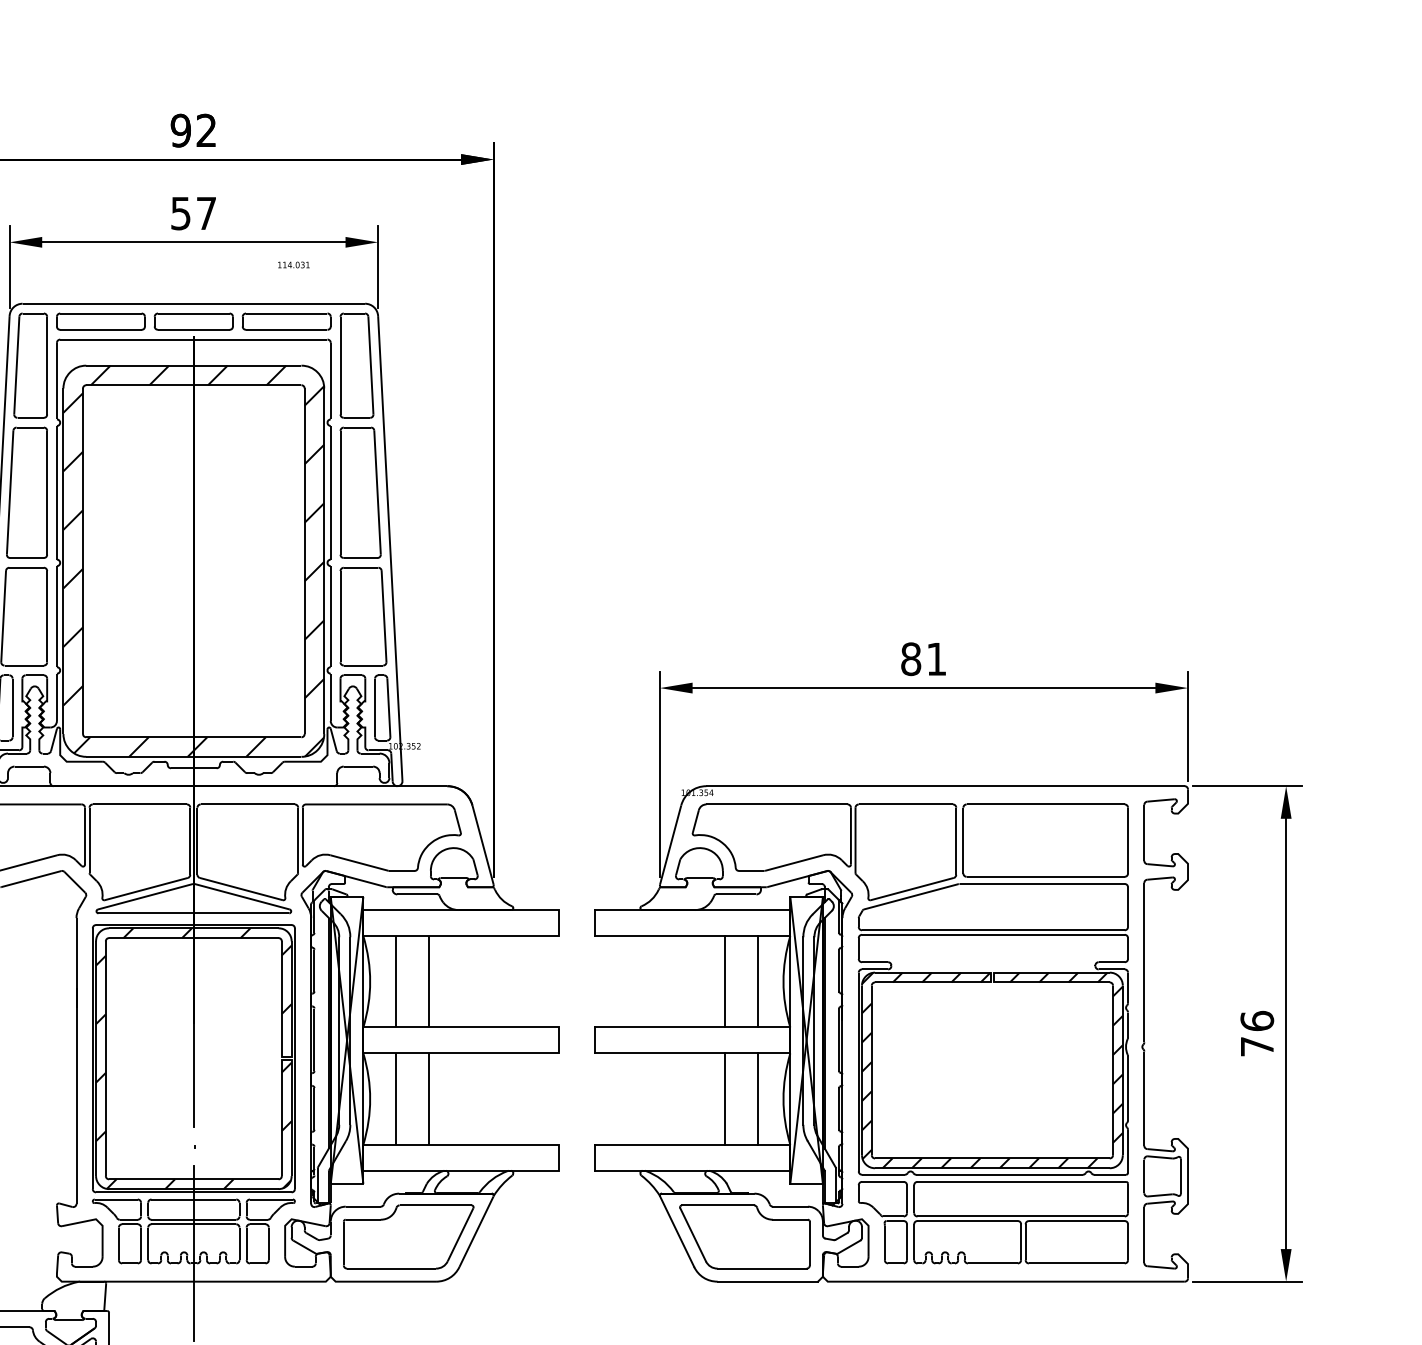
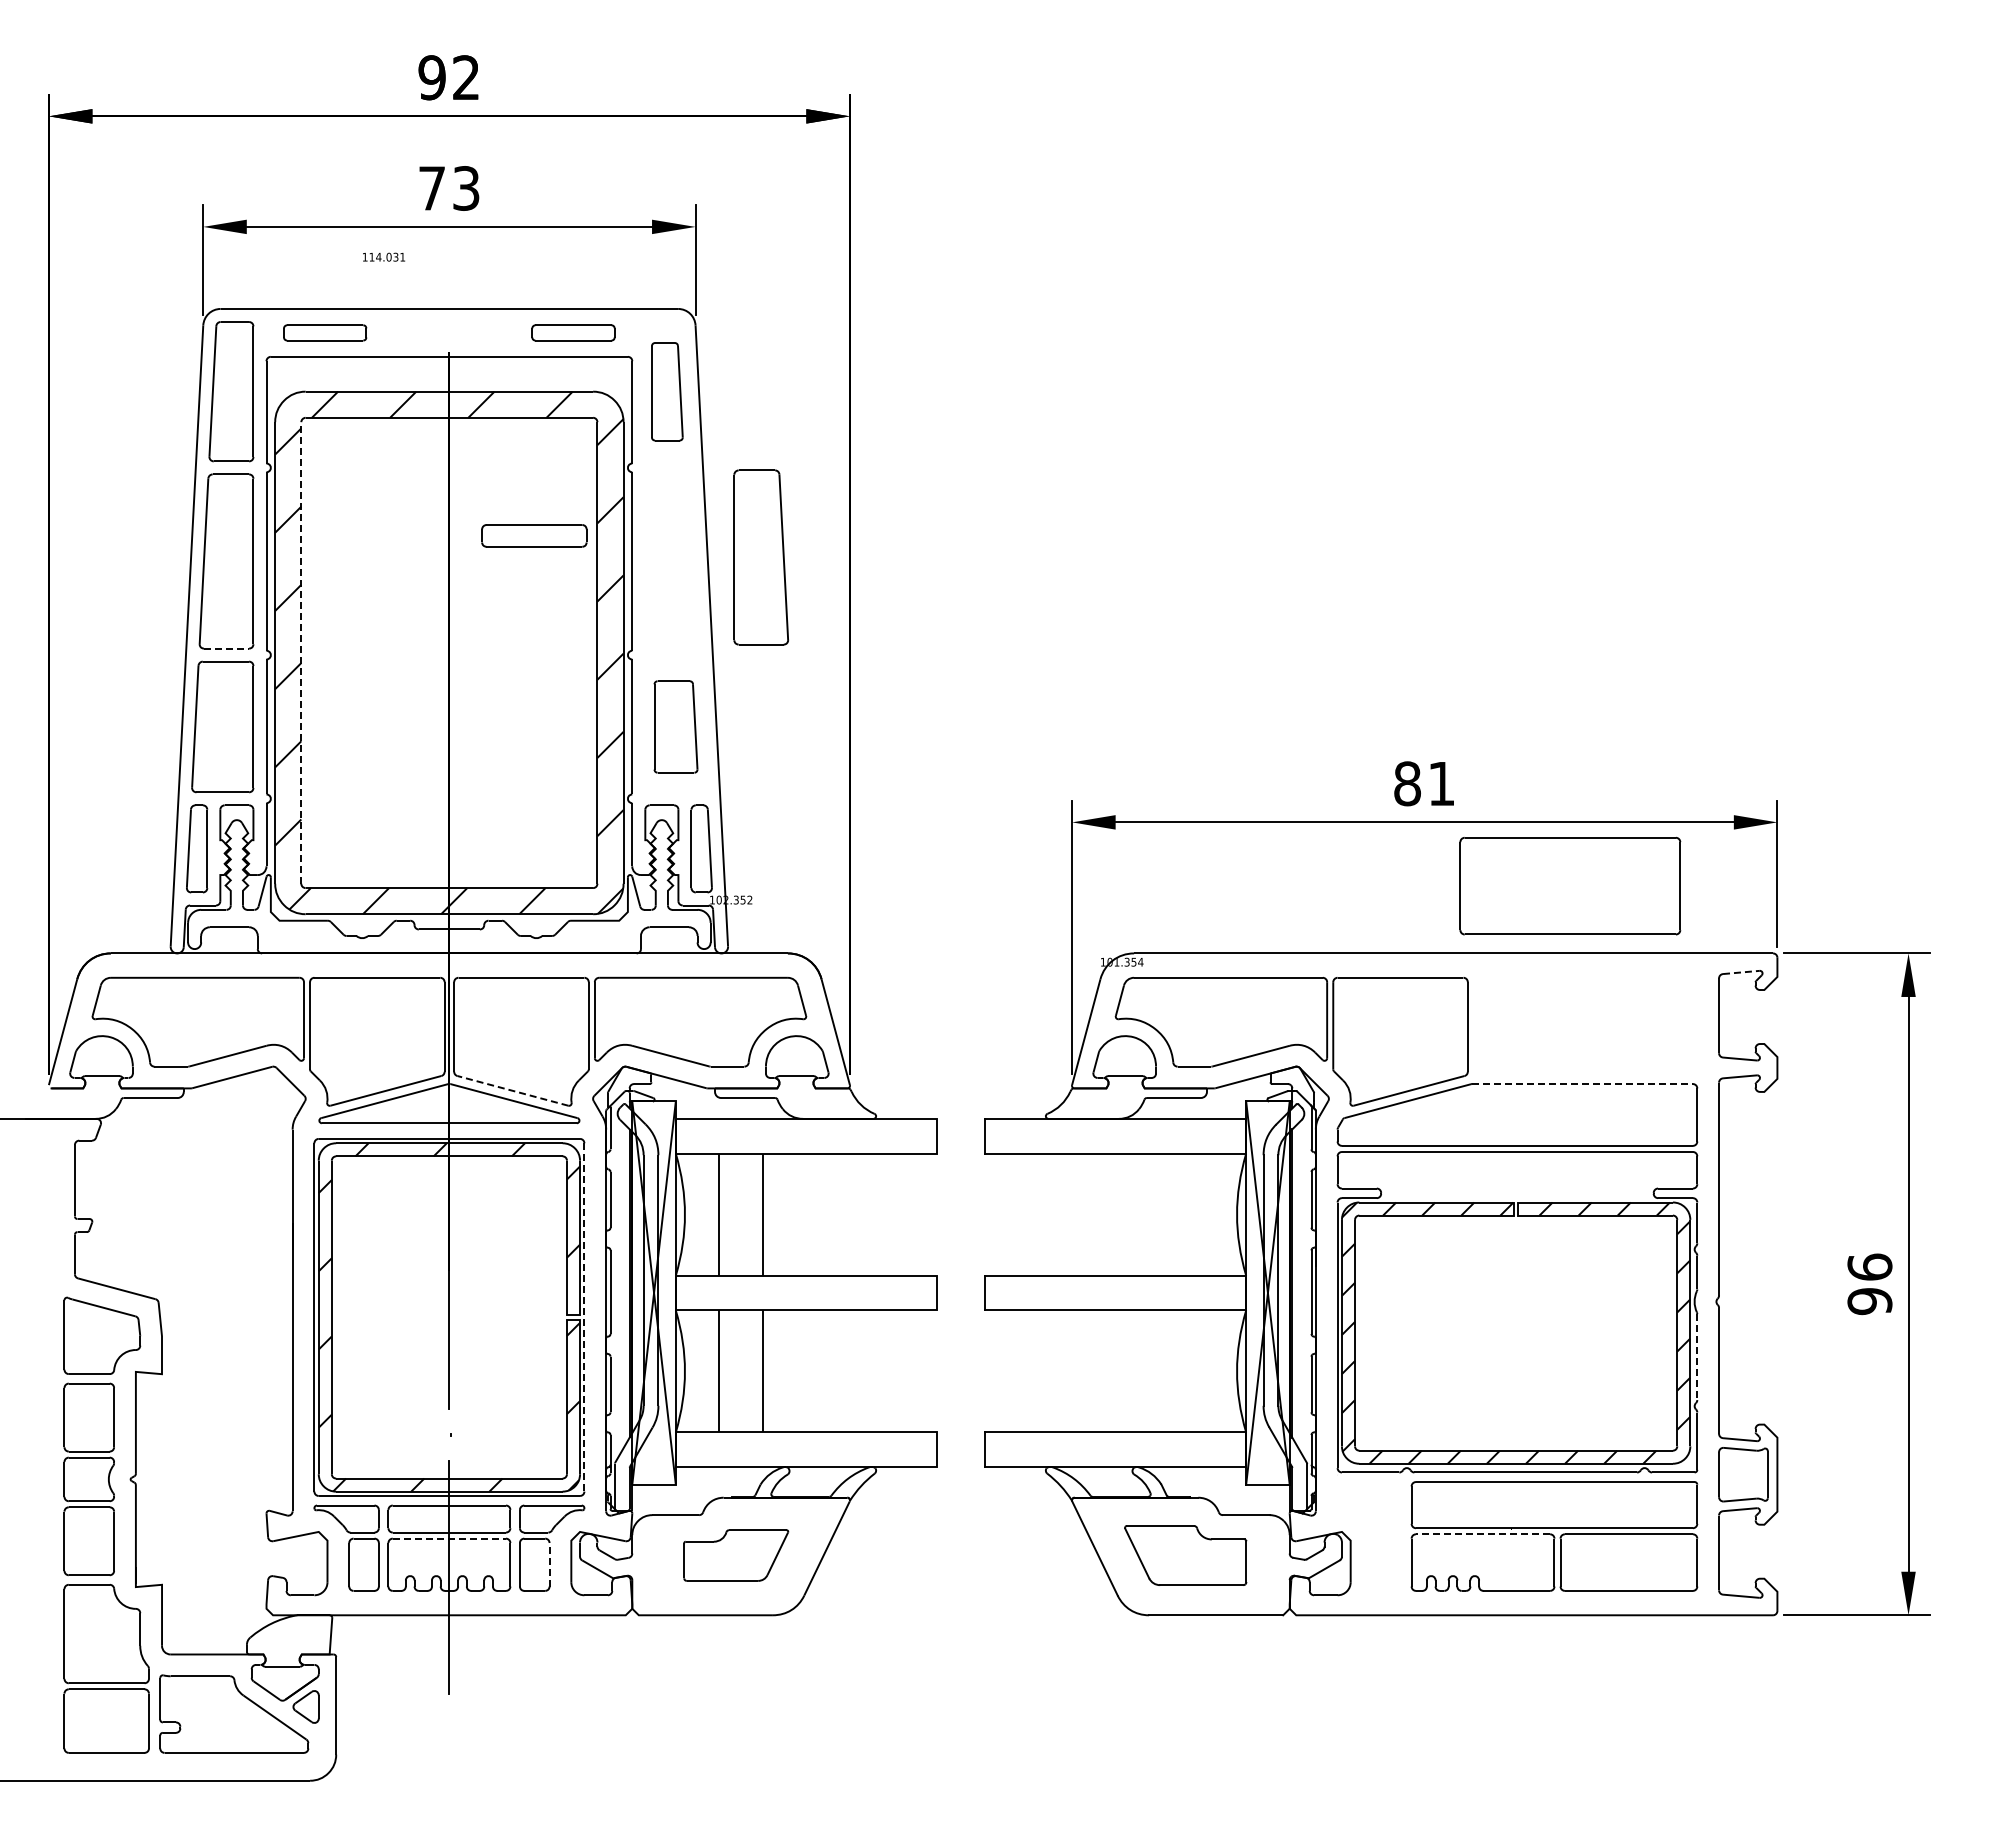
text: (193, 213) -> (449, 188), 57 -> 73
text: (294, 264) -> (384, 256), moved
part: (100, 321) -> (324, 332), size x0.7
part: (193, 321) -> (534, 535), moved
part: (286, 321) -> (573, 332), size x0.7
part: (357, 365) -> (667, 391), size x0.7
part: (360, 492) -> (760, 557), moved
line: (26, 557) -> (226, 648), solid -> dashed
line: (83, 560) -> (301, 652), solid -> dashed
part: (363, 616) -> (675, 726), size x0.7
line: (1161, 800) -> (1741, 972), solid -> dashed
part: (1045, 840) -> (1570, 885), moved
line: (1042, 884) -> (1583, 1084), solid -> dashed
line: (241, 888) -> (512, 1090), solid -> dashed
line: (725, 981) -> (1159, 1214), removed
line: (757, 981) -> (1202, 1214), removed
text: (1256, 1046) -> (1869, 1301), 76 -> 96
line: (294, 1058) -> (584, 1317), solid -> dashed
line: (1128, 1088) -> (1697, 1357), solid -> dashed
line: (725, 1099) -> (1159, 1371), removed
line: (757, 1099) -> (1202, 1371), removed
line: (967, 1221) -> (1482, 1534), solid -> dashed
part: (882, 1222) -> (1369, 1536), removed
line: (193, 1224) -> (449, 1538), solid -> dashed
part: (408, 1236) -> (735, 1555), size x0.6
part: (744, 1236) -> (1185, 1555), size x0.7
line: (268, 1243) -> (549, 1564), solid -> dashed

